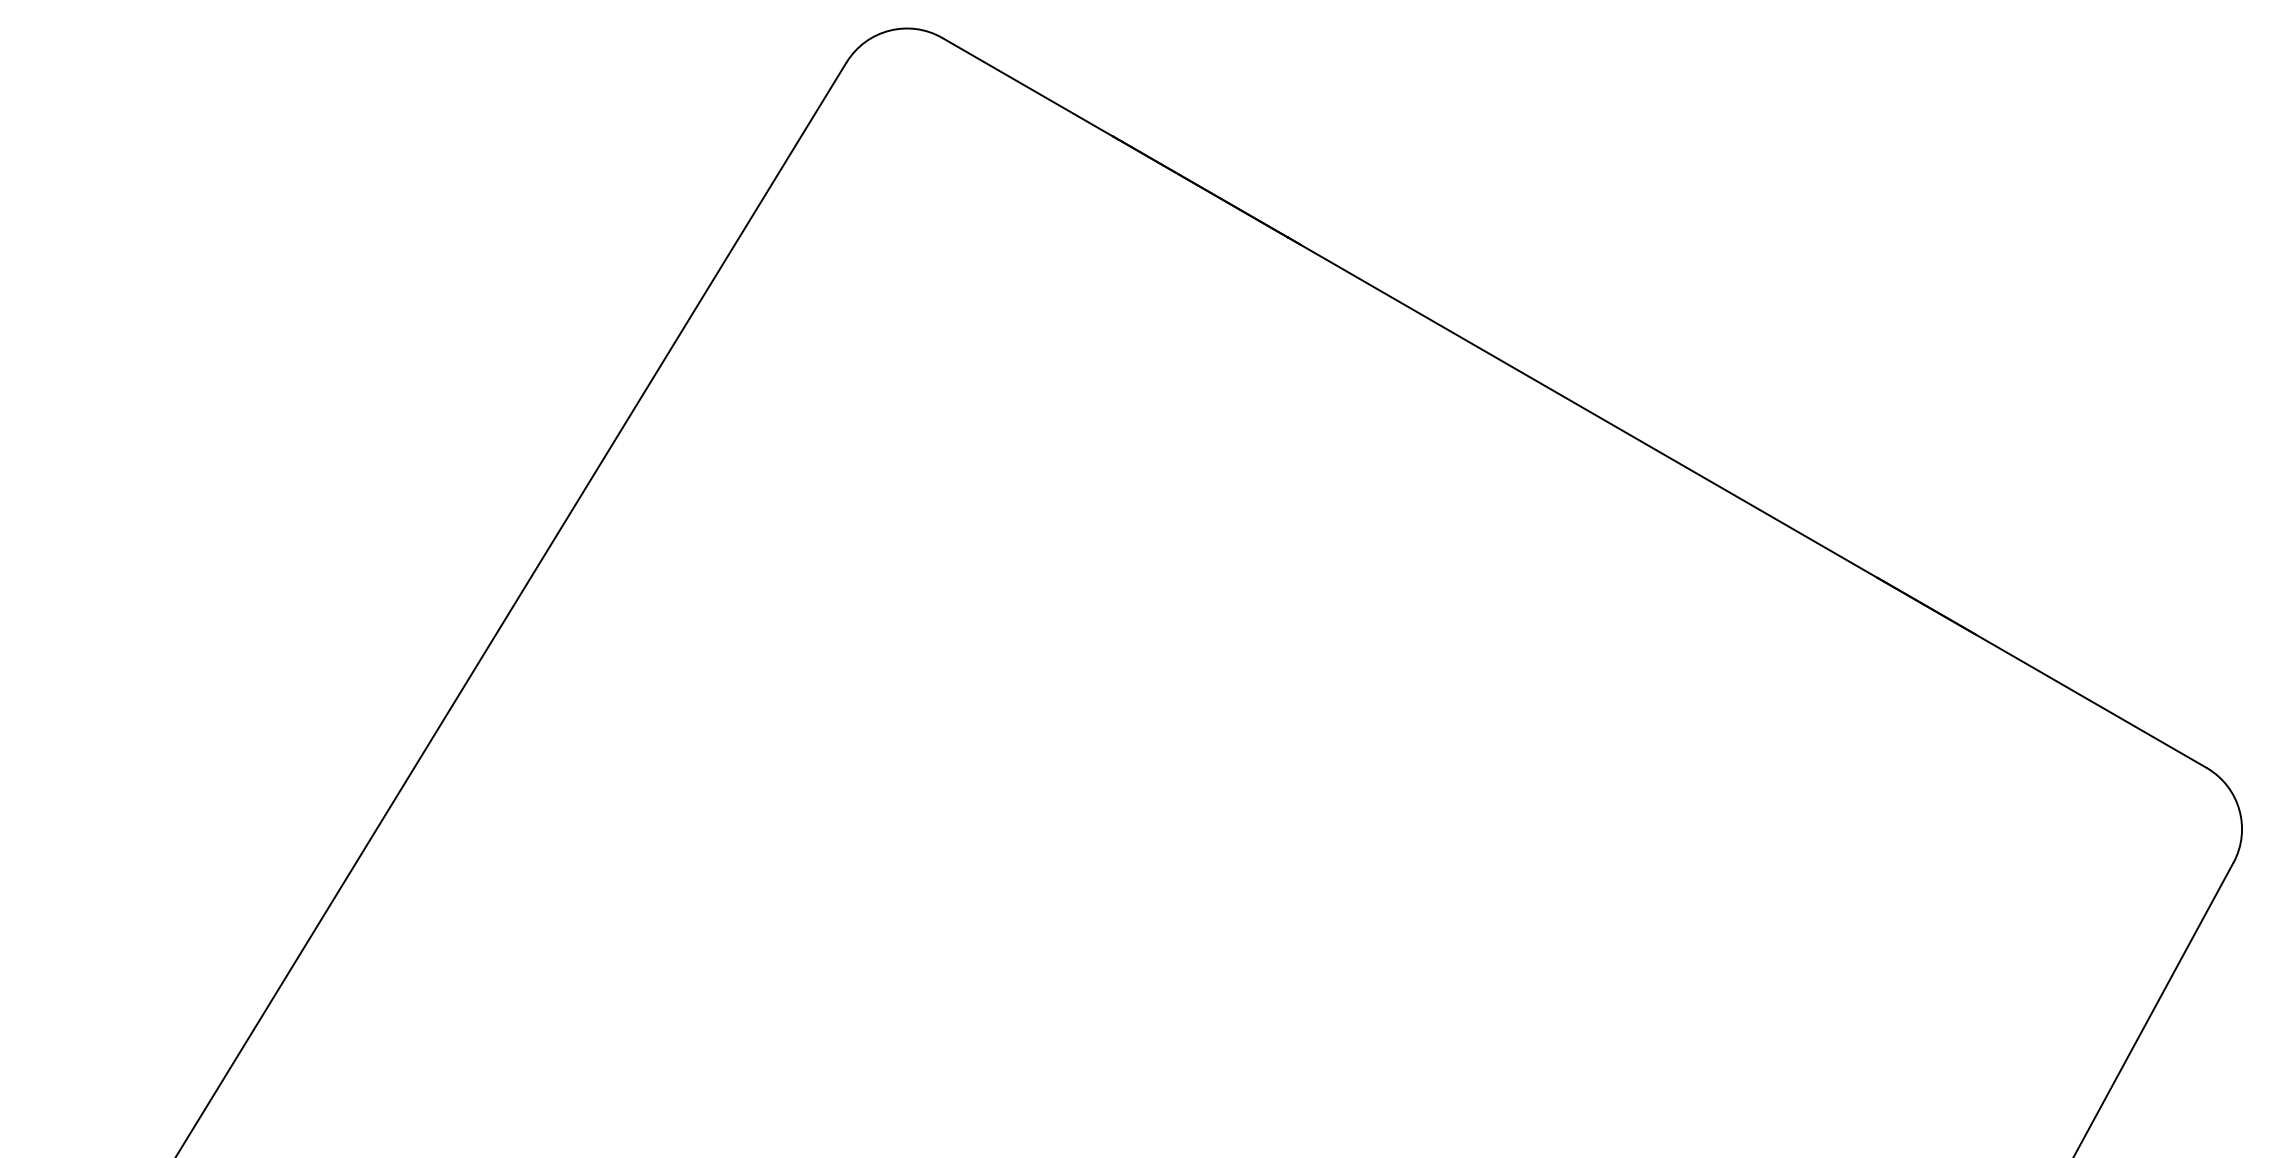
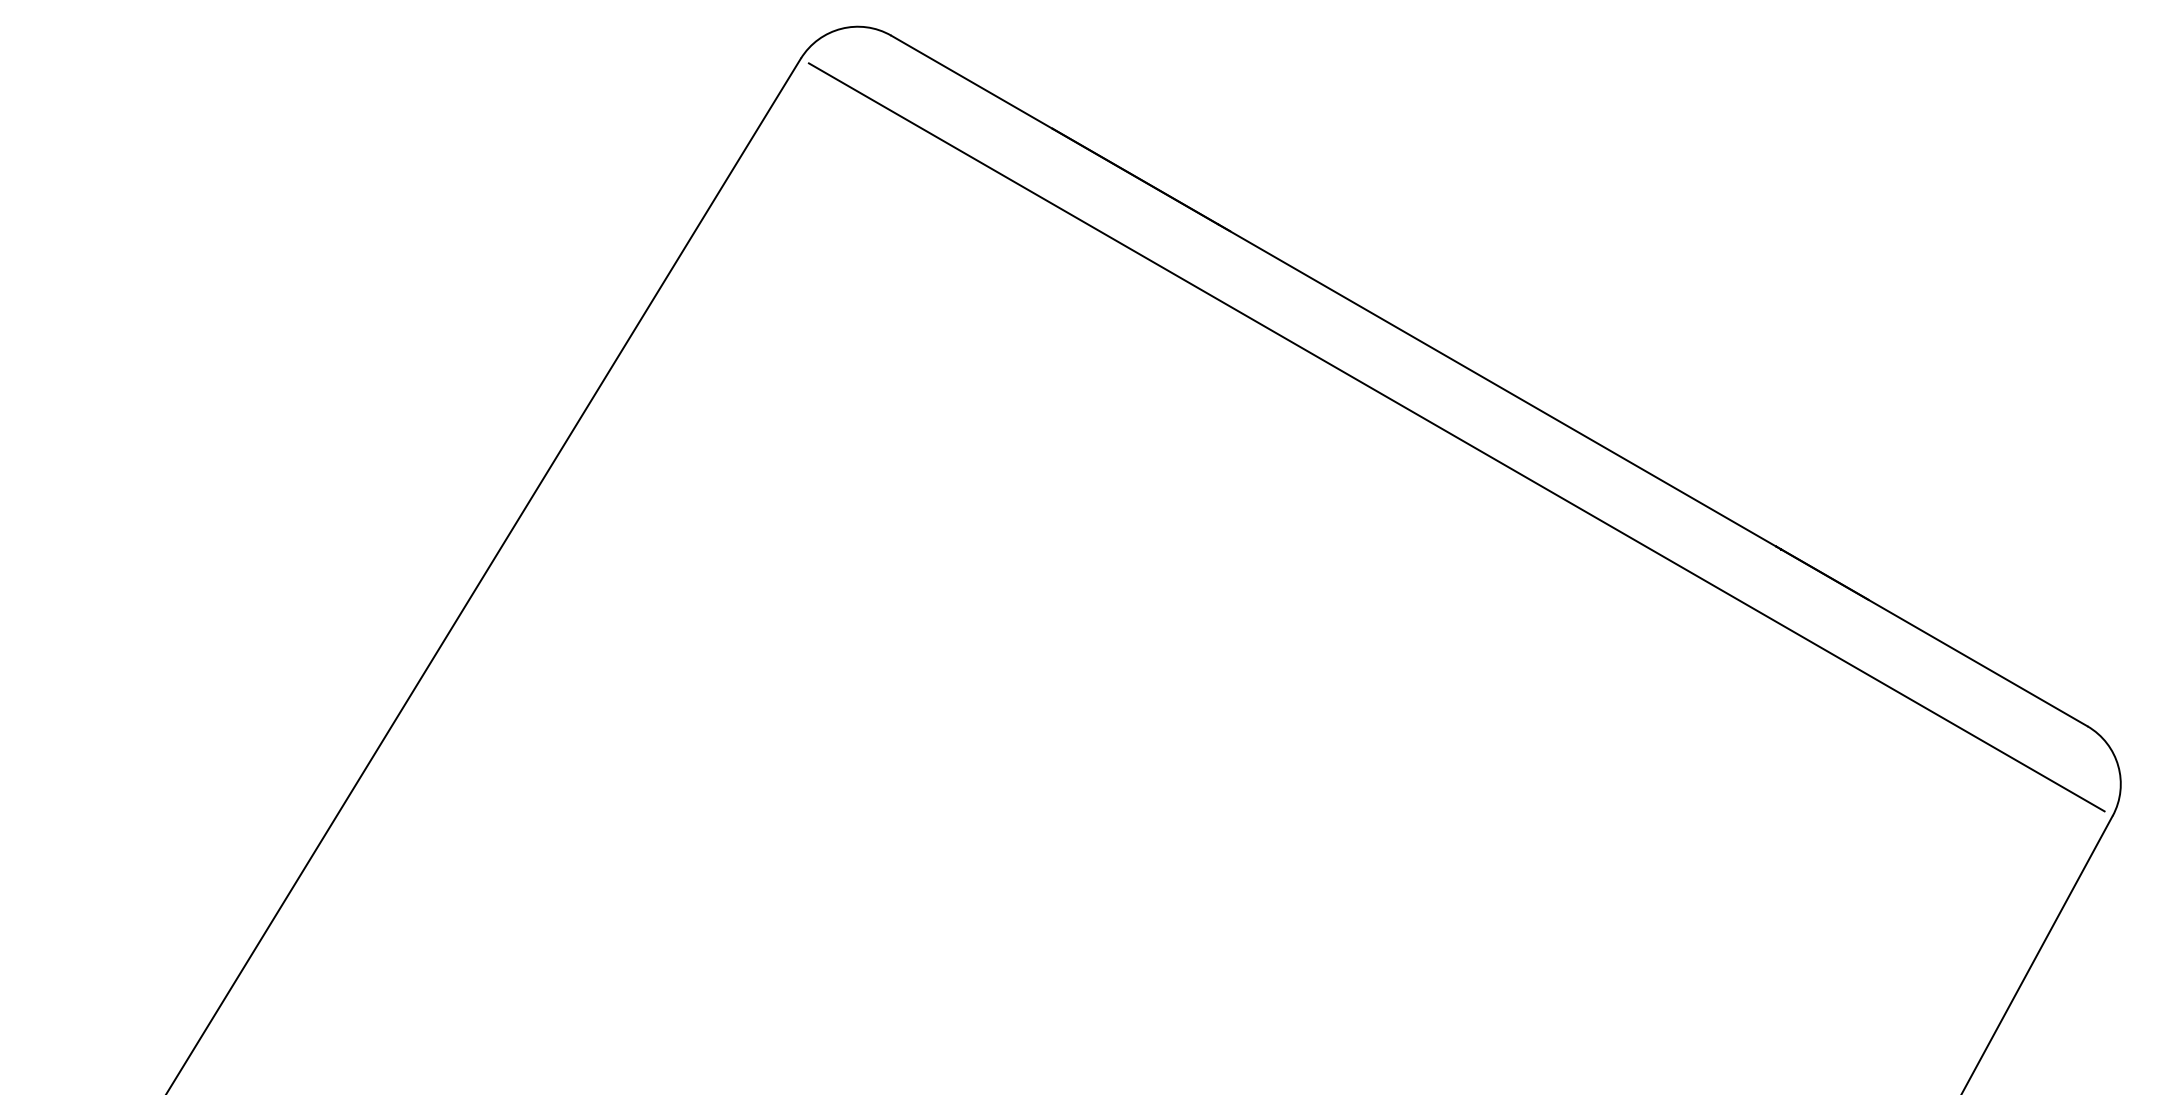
line: (1539, 462) -> (1456, 437), added

